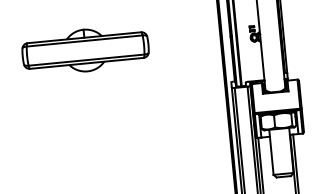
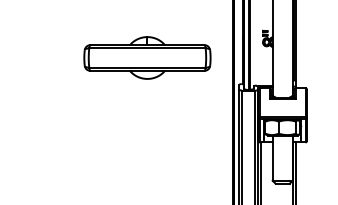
part: (85, 50) -> (147, 57), moved

